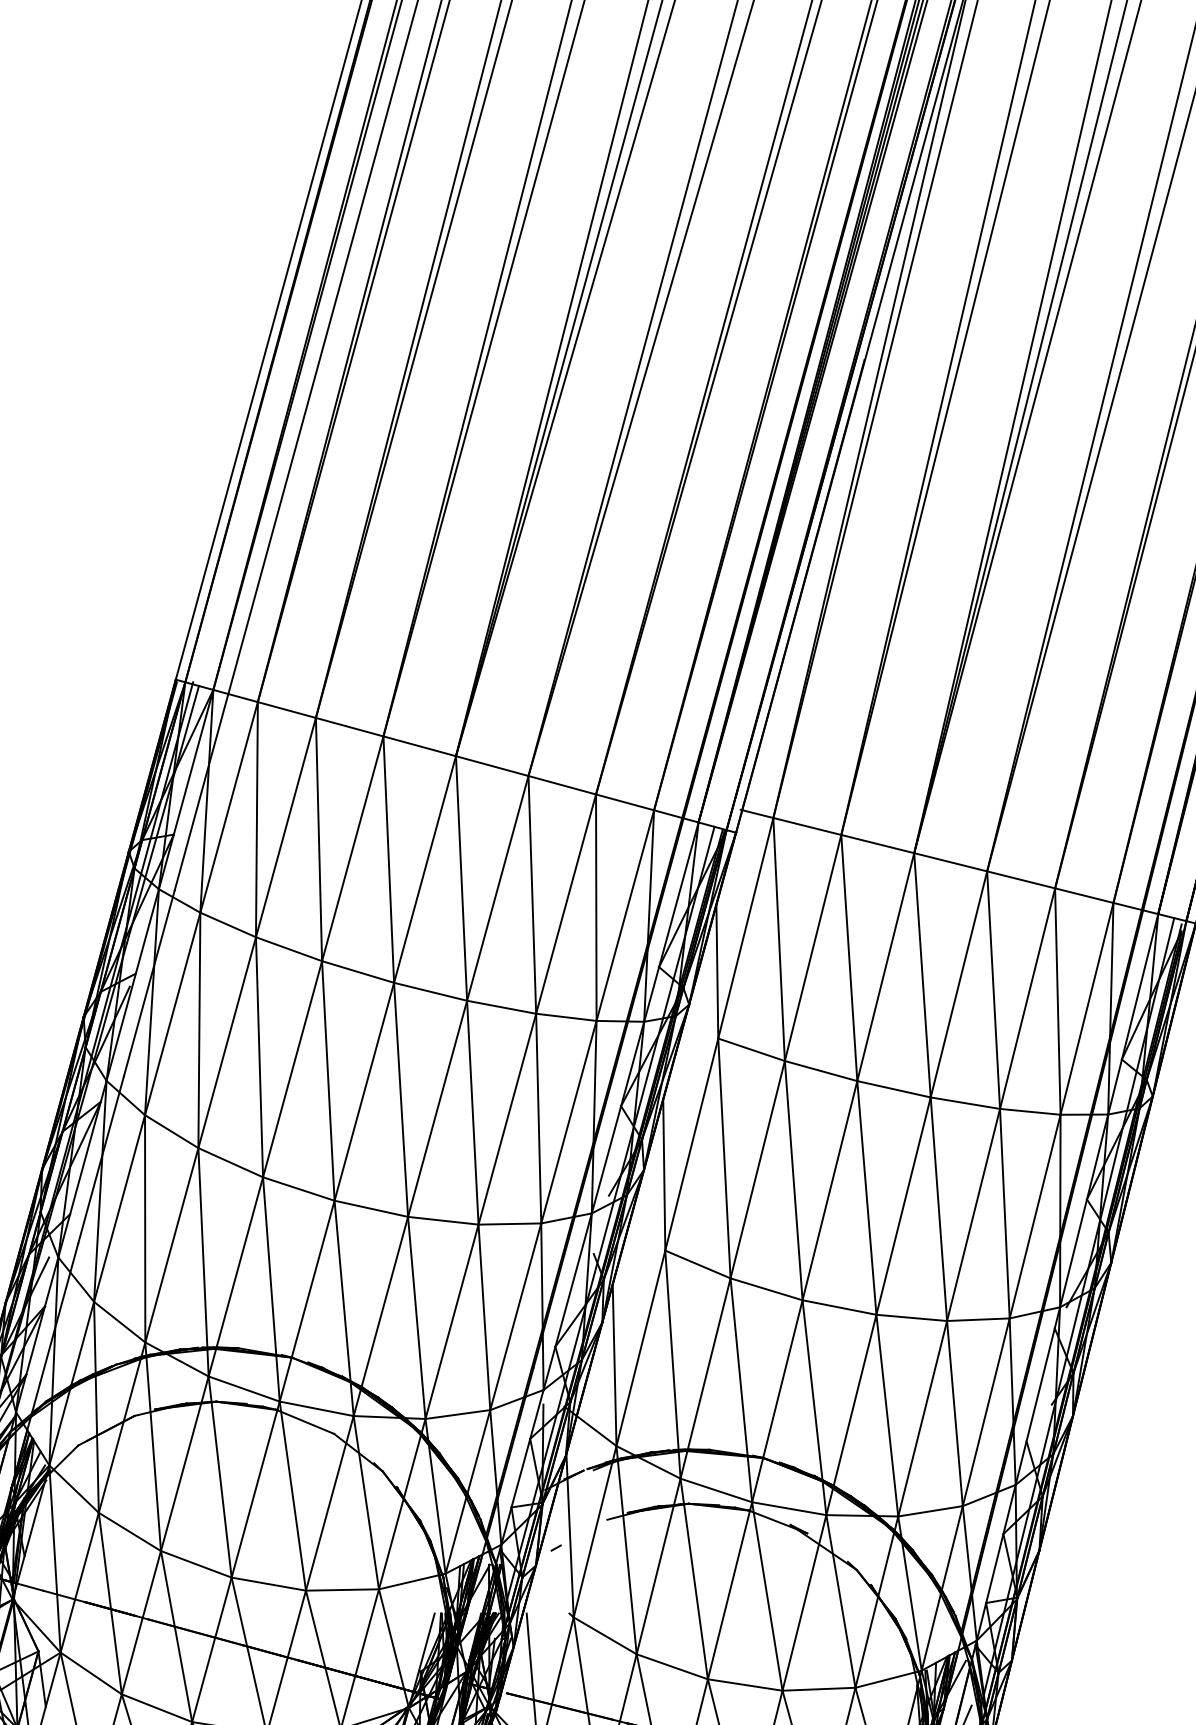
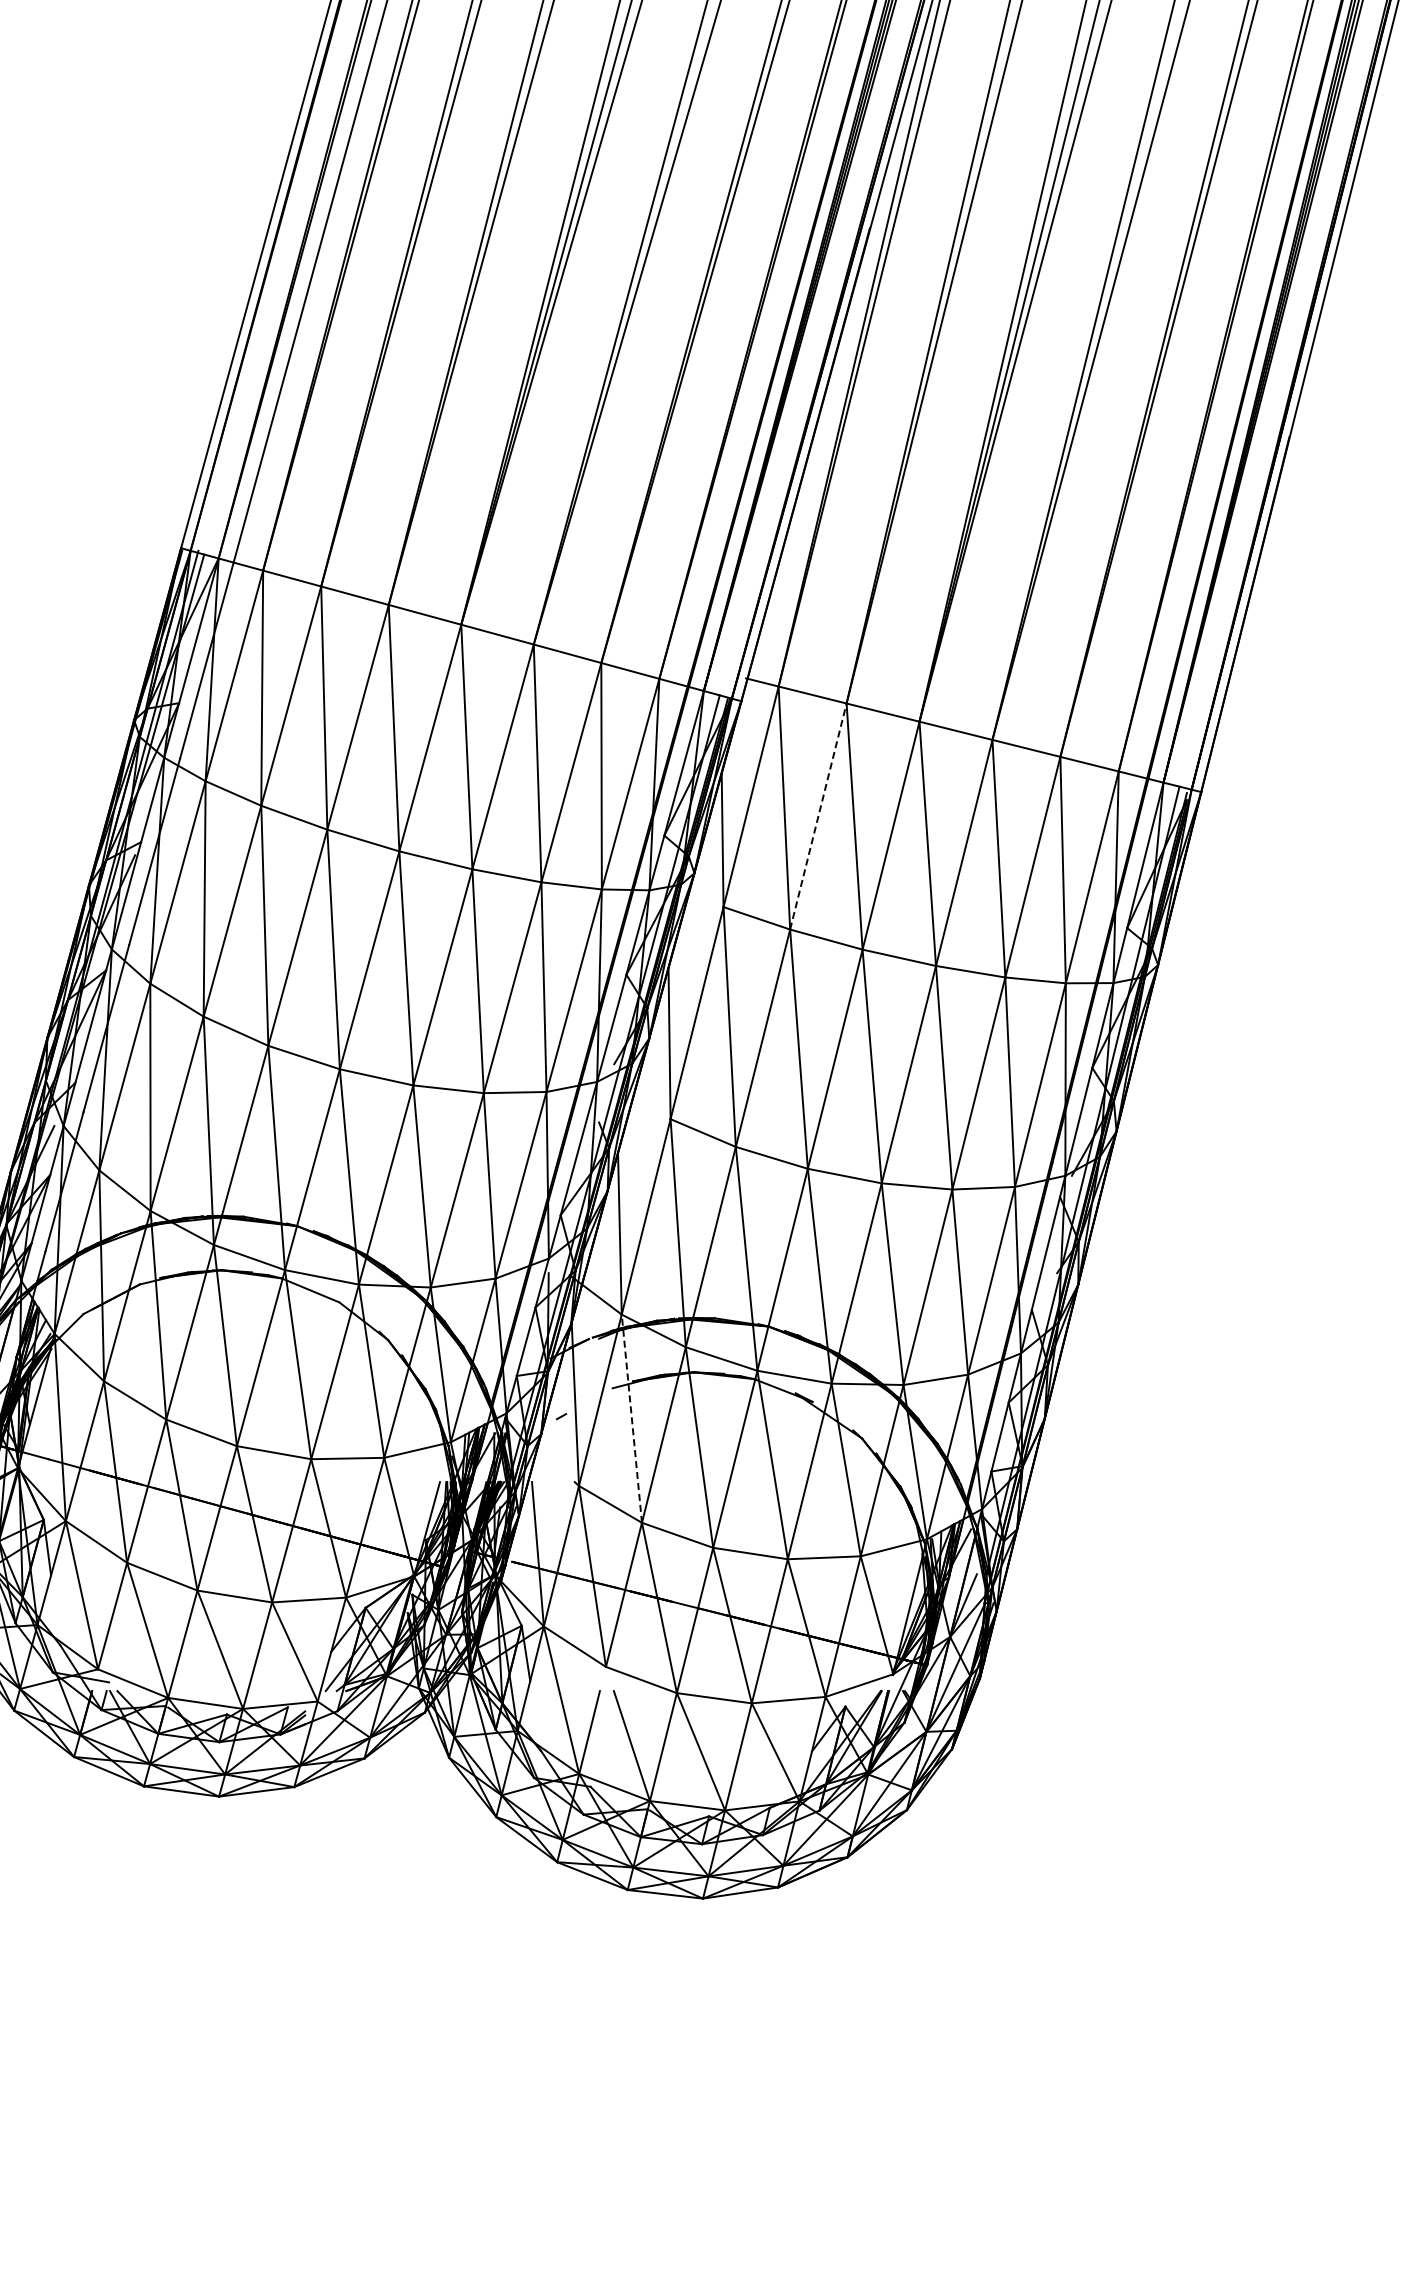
line: (813, 947) -> (818, 816), solid -> dashed
line: (626, 1549) -> (631, 1418), solid -> dashed

